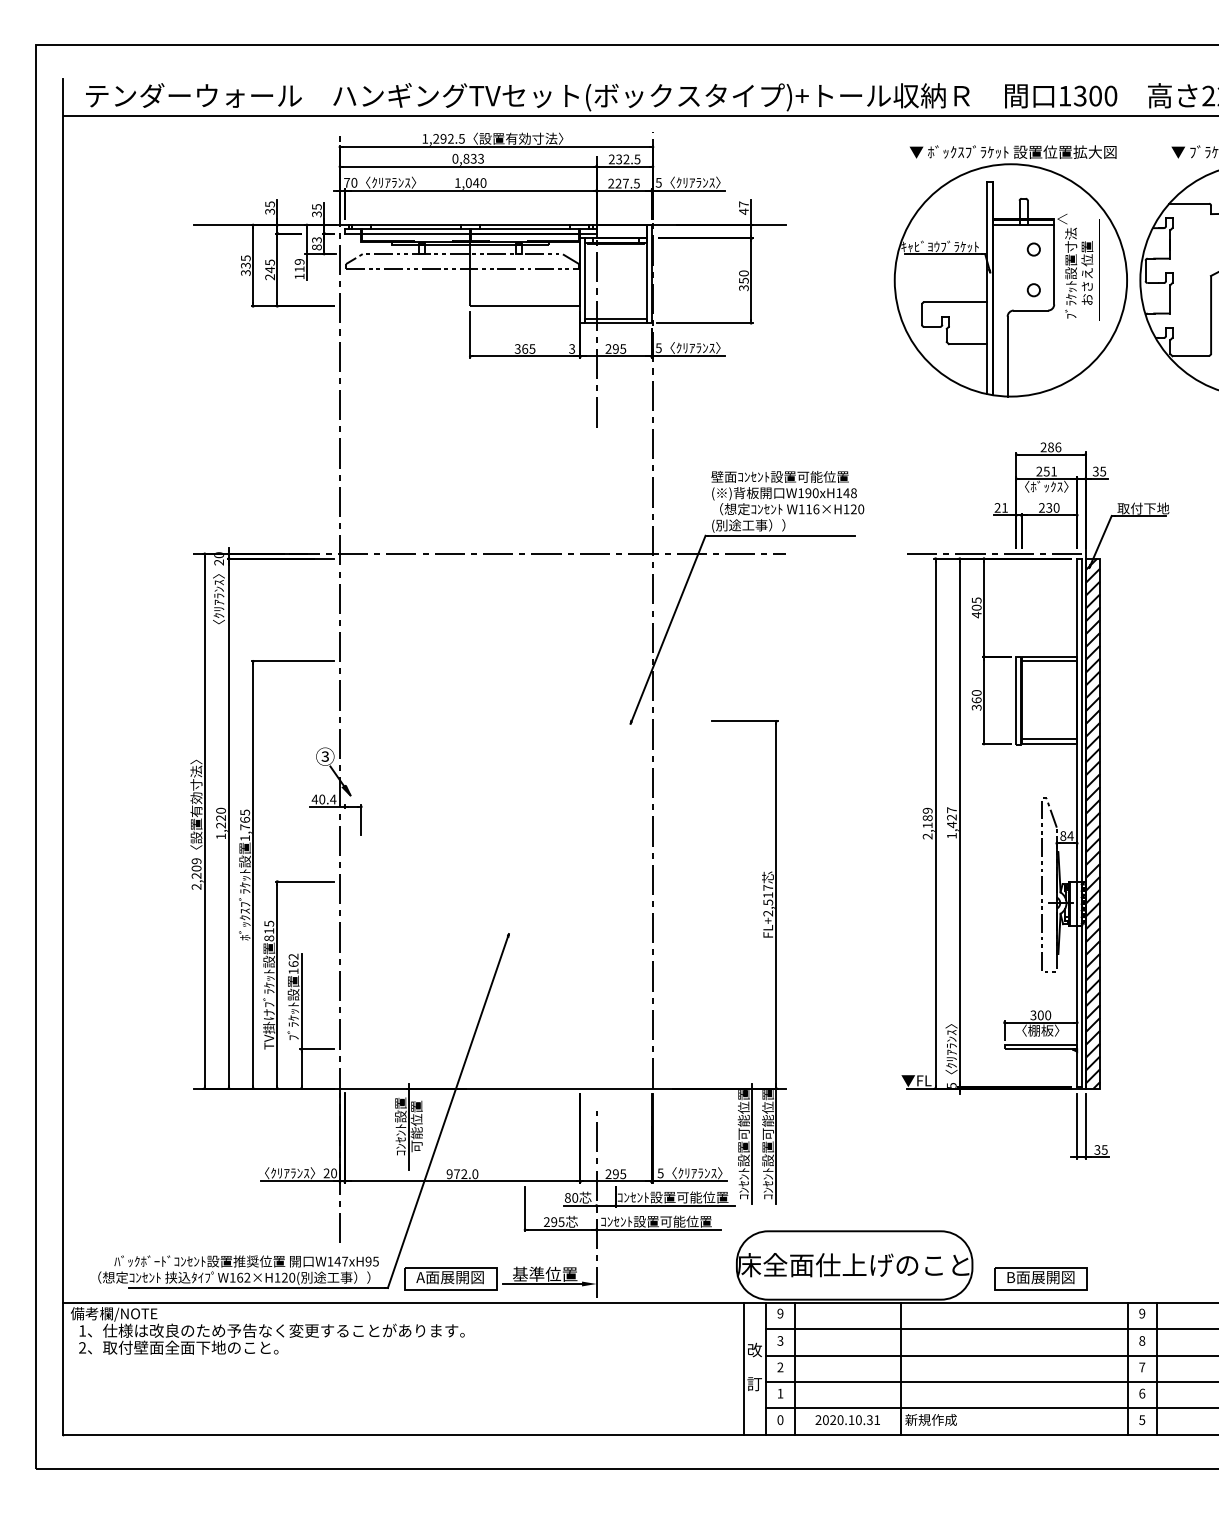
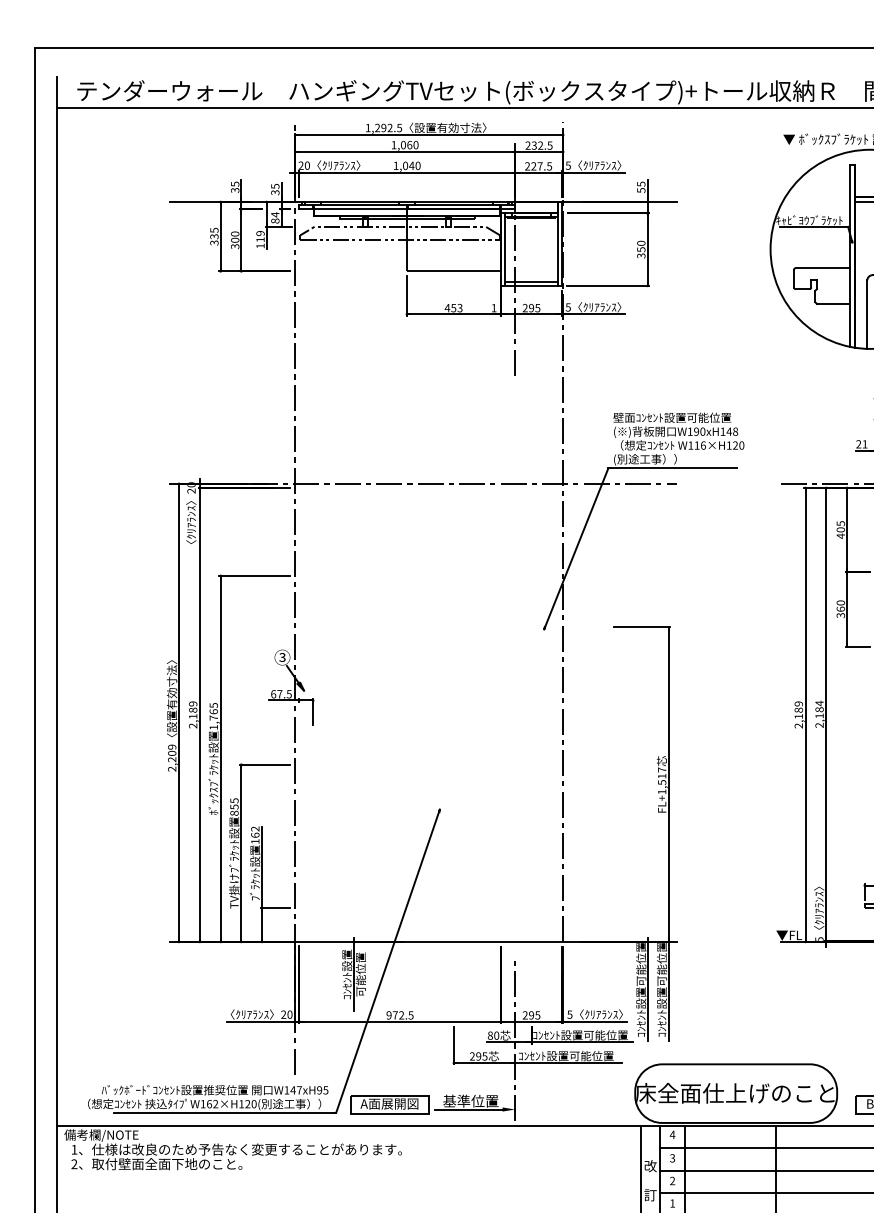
text: (468, 158) -> (405, 144), 0,833 -> 1,060
text: (347, 182) -> (301, 165), 70 -> 20
text: (743, 207) -> (640, 186), 47 -> 55
text: (316, 239) -> (274, 214), 83 -> 84
text: (270, 269) -> (235, 239), 245 -> 300
text: (524, 348) -> (453, 307), 365 -> 453
text: (572, 348) -> (494, 307), 3 -> 1
text: (323, 799) -> (280, 694), 40.4 -> 67.5
text: (951, 822) -> (819, 713), 1,427 -> 2,184
text: (220, 823) -> (192, 714), 1,220 -> 2,189
text: (767, 913) -> (661, 791), FL+2,517 -> FL+1,517
text: (269, 931) -> (234, 807), 815 -> 855
text: (475, 1173) -> (411, 1014), 972.0 -> 972.5
text: (780, 1313) -> (672, 1134), 9 -> 4

